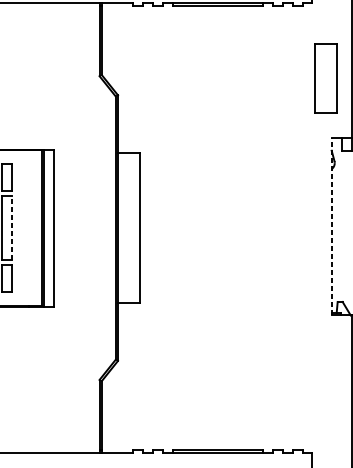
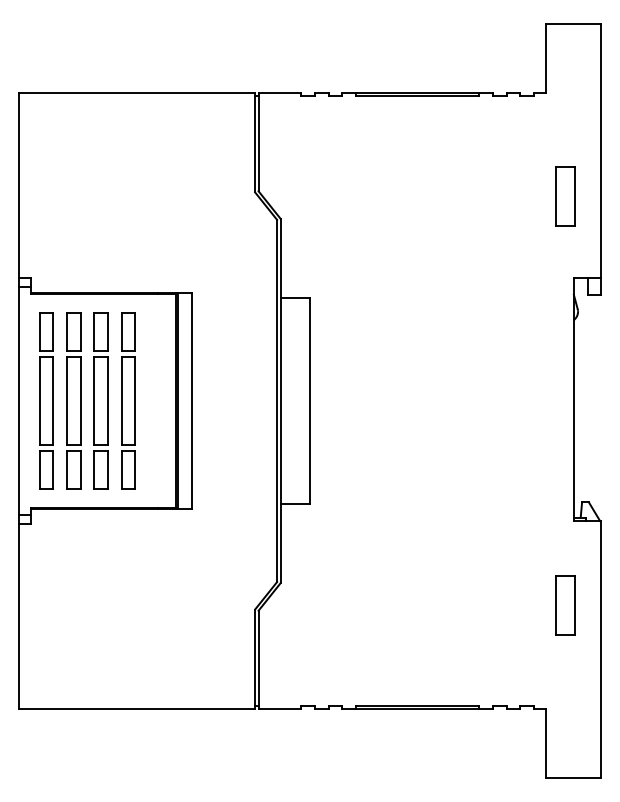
part: (325, 79) -> (565, 196), size x0.62
line: (331, 227) -> (573, 399), dashed -> solid
line: (12, 228) -> (135, 401), dashed -> solid
part: (325, 377) -> (565, 605), added

